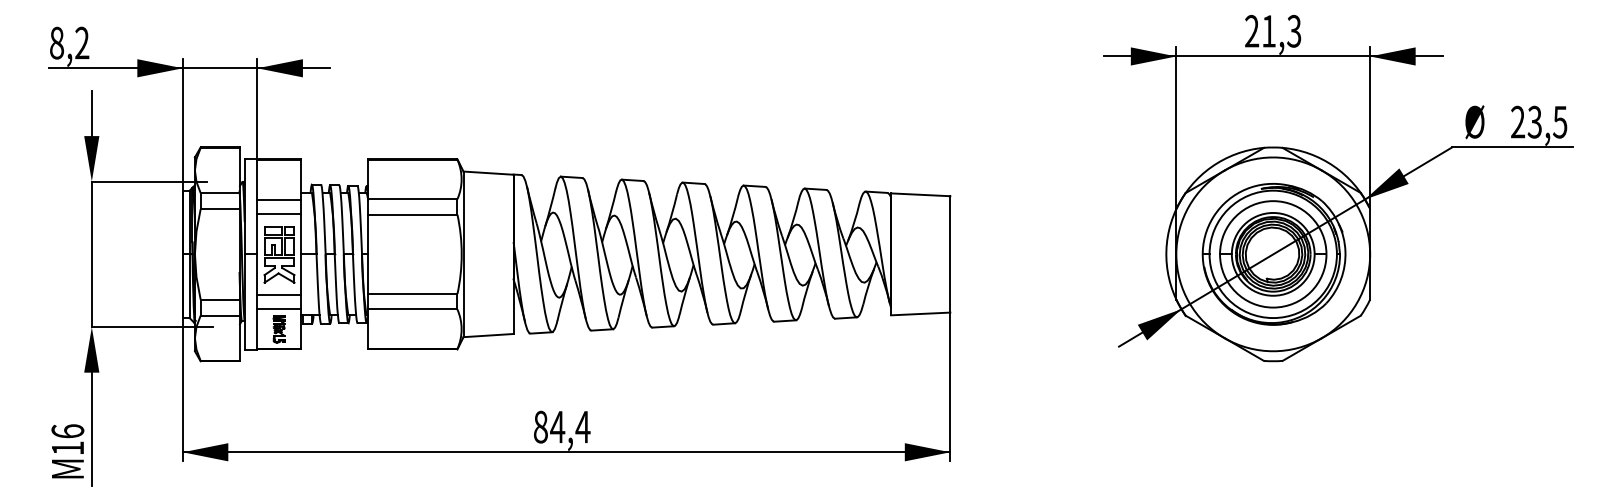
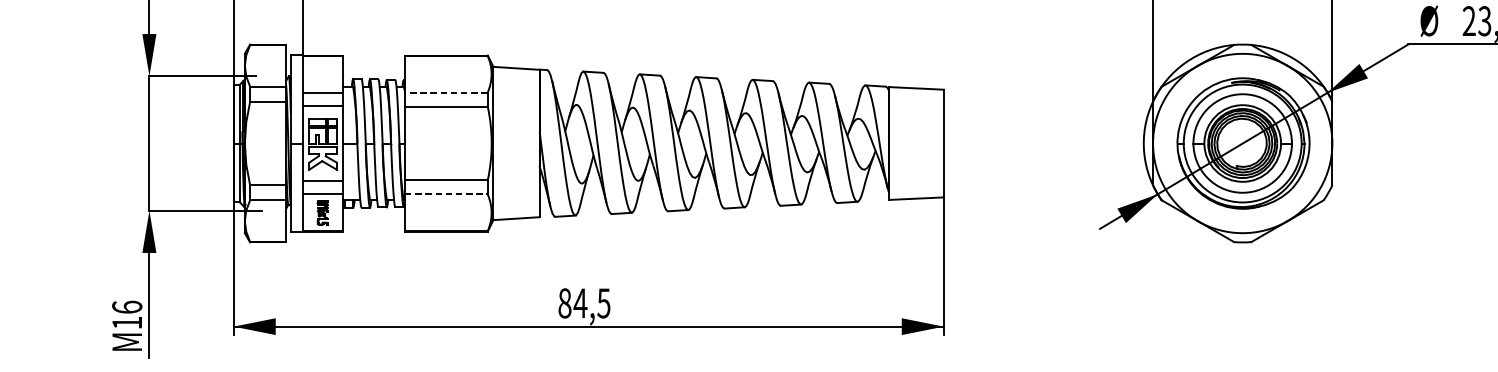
line: (412, 199) -> (446, 92), solid -> dashed
line: (412, 309) -> (446, 194), solid -> dashed
text: (582, 427) -> (603, 303), 84,4 -> 84,5

